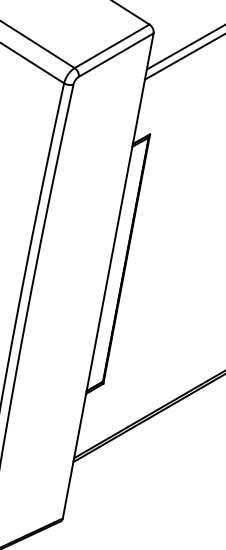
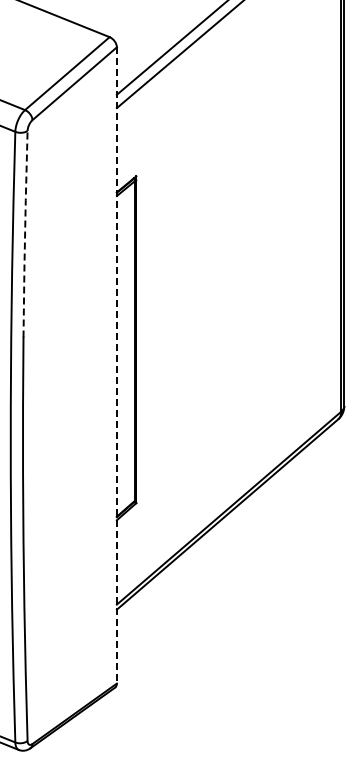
line: (57, 163) -> (25, 234), solid -> dashed
line: (107, 275) -> (116, 365), solid -> dashed

